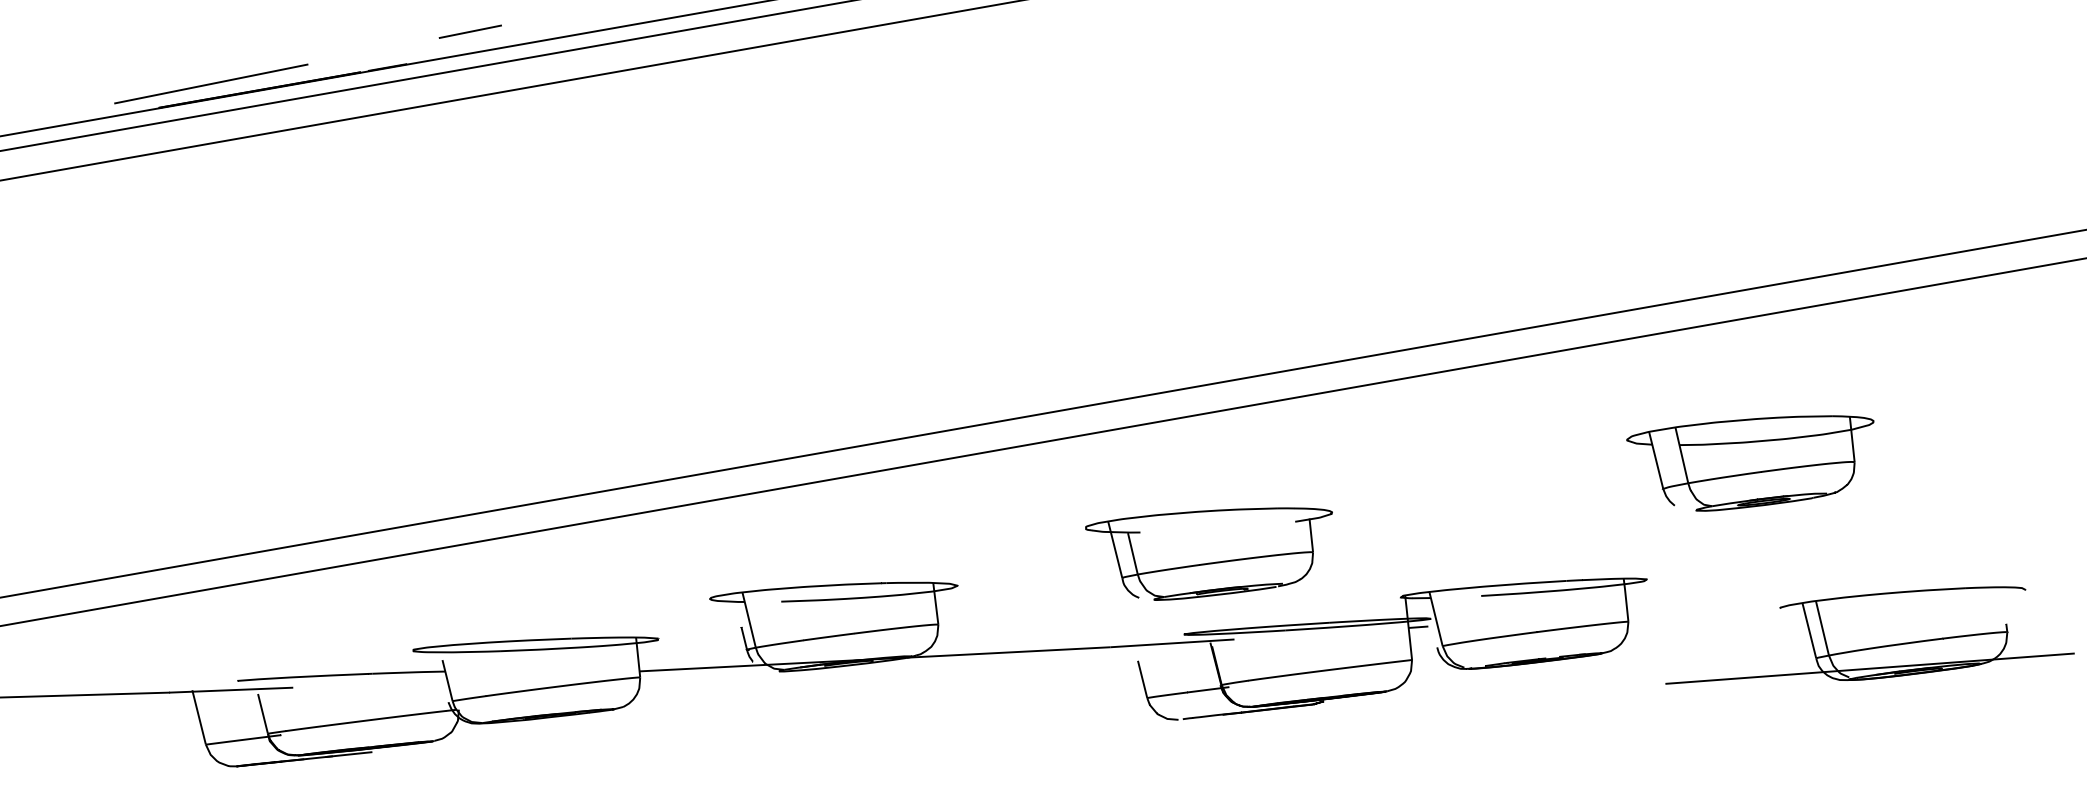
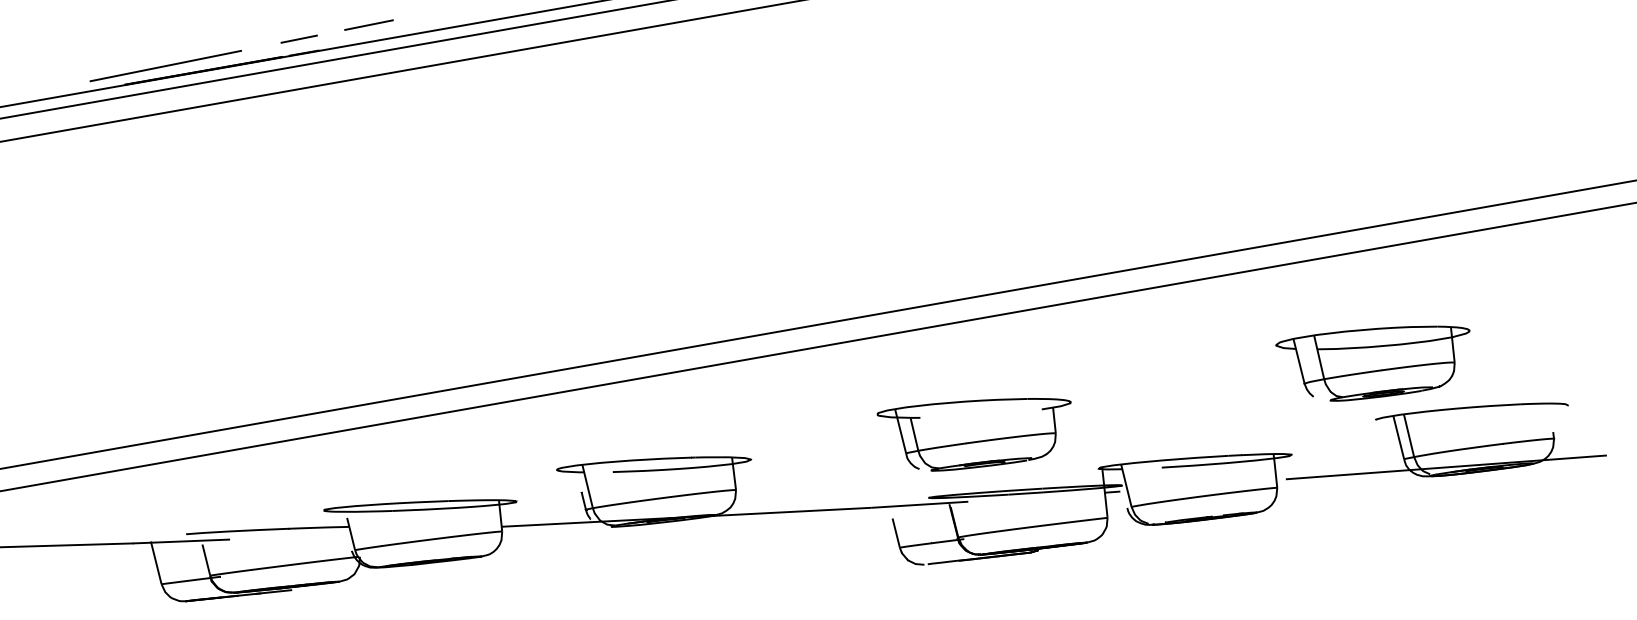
line: (381, 49) -> (299, 39), added
part: (1208, 553) -> (973, 434), moved
part: (1869, 647) -> (1445, 450), moved

